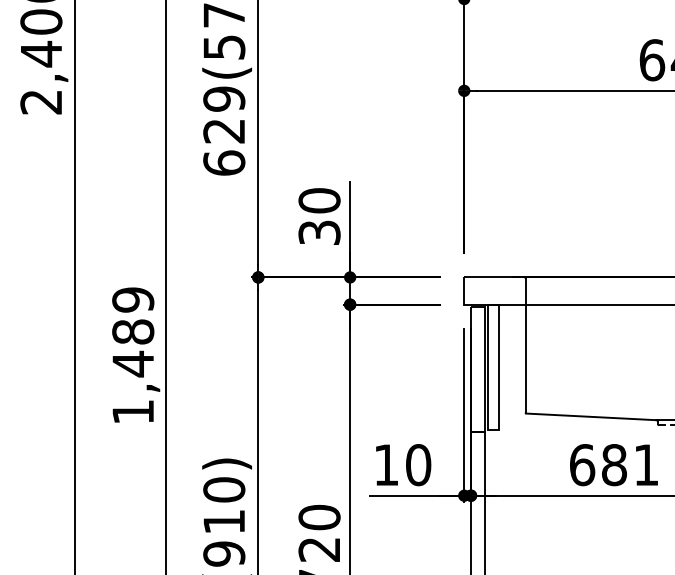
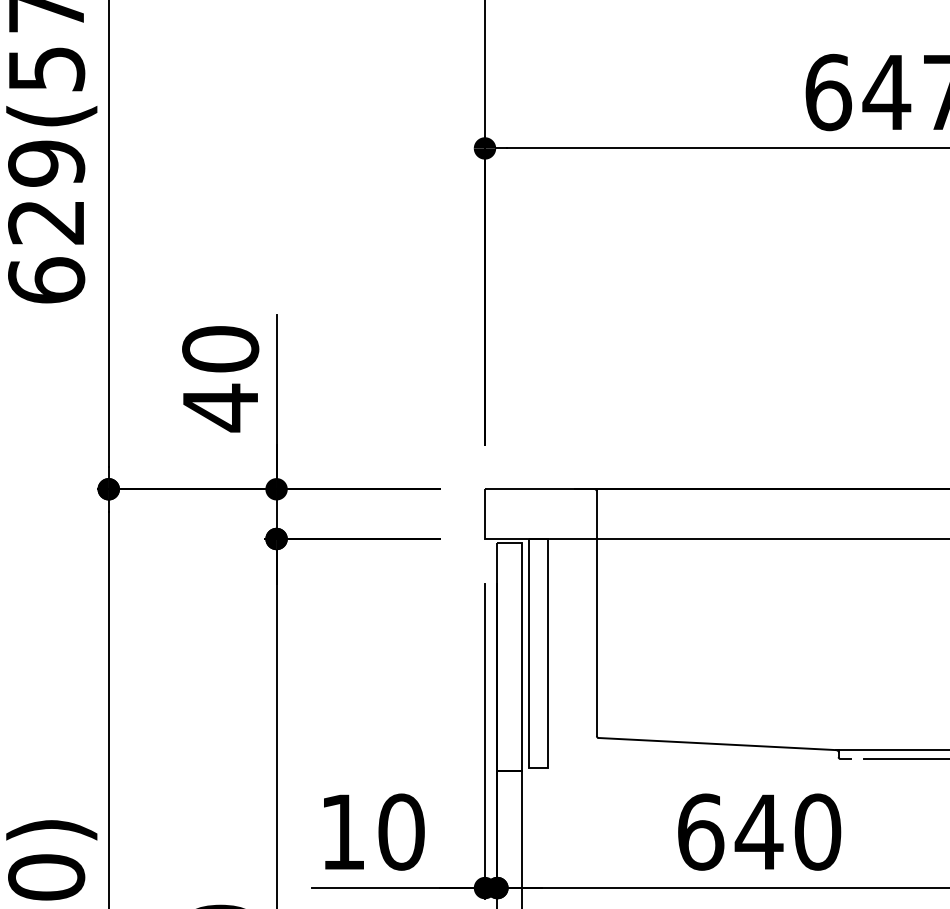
text: (319, 232) -> (220, 407), 30 -> 40
text: (630, 465) -> (788, 832), 681 -> 640

